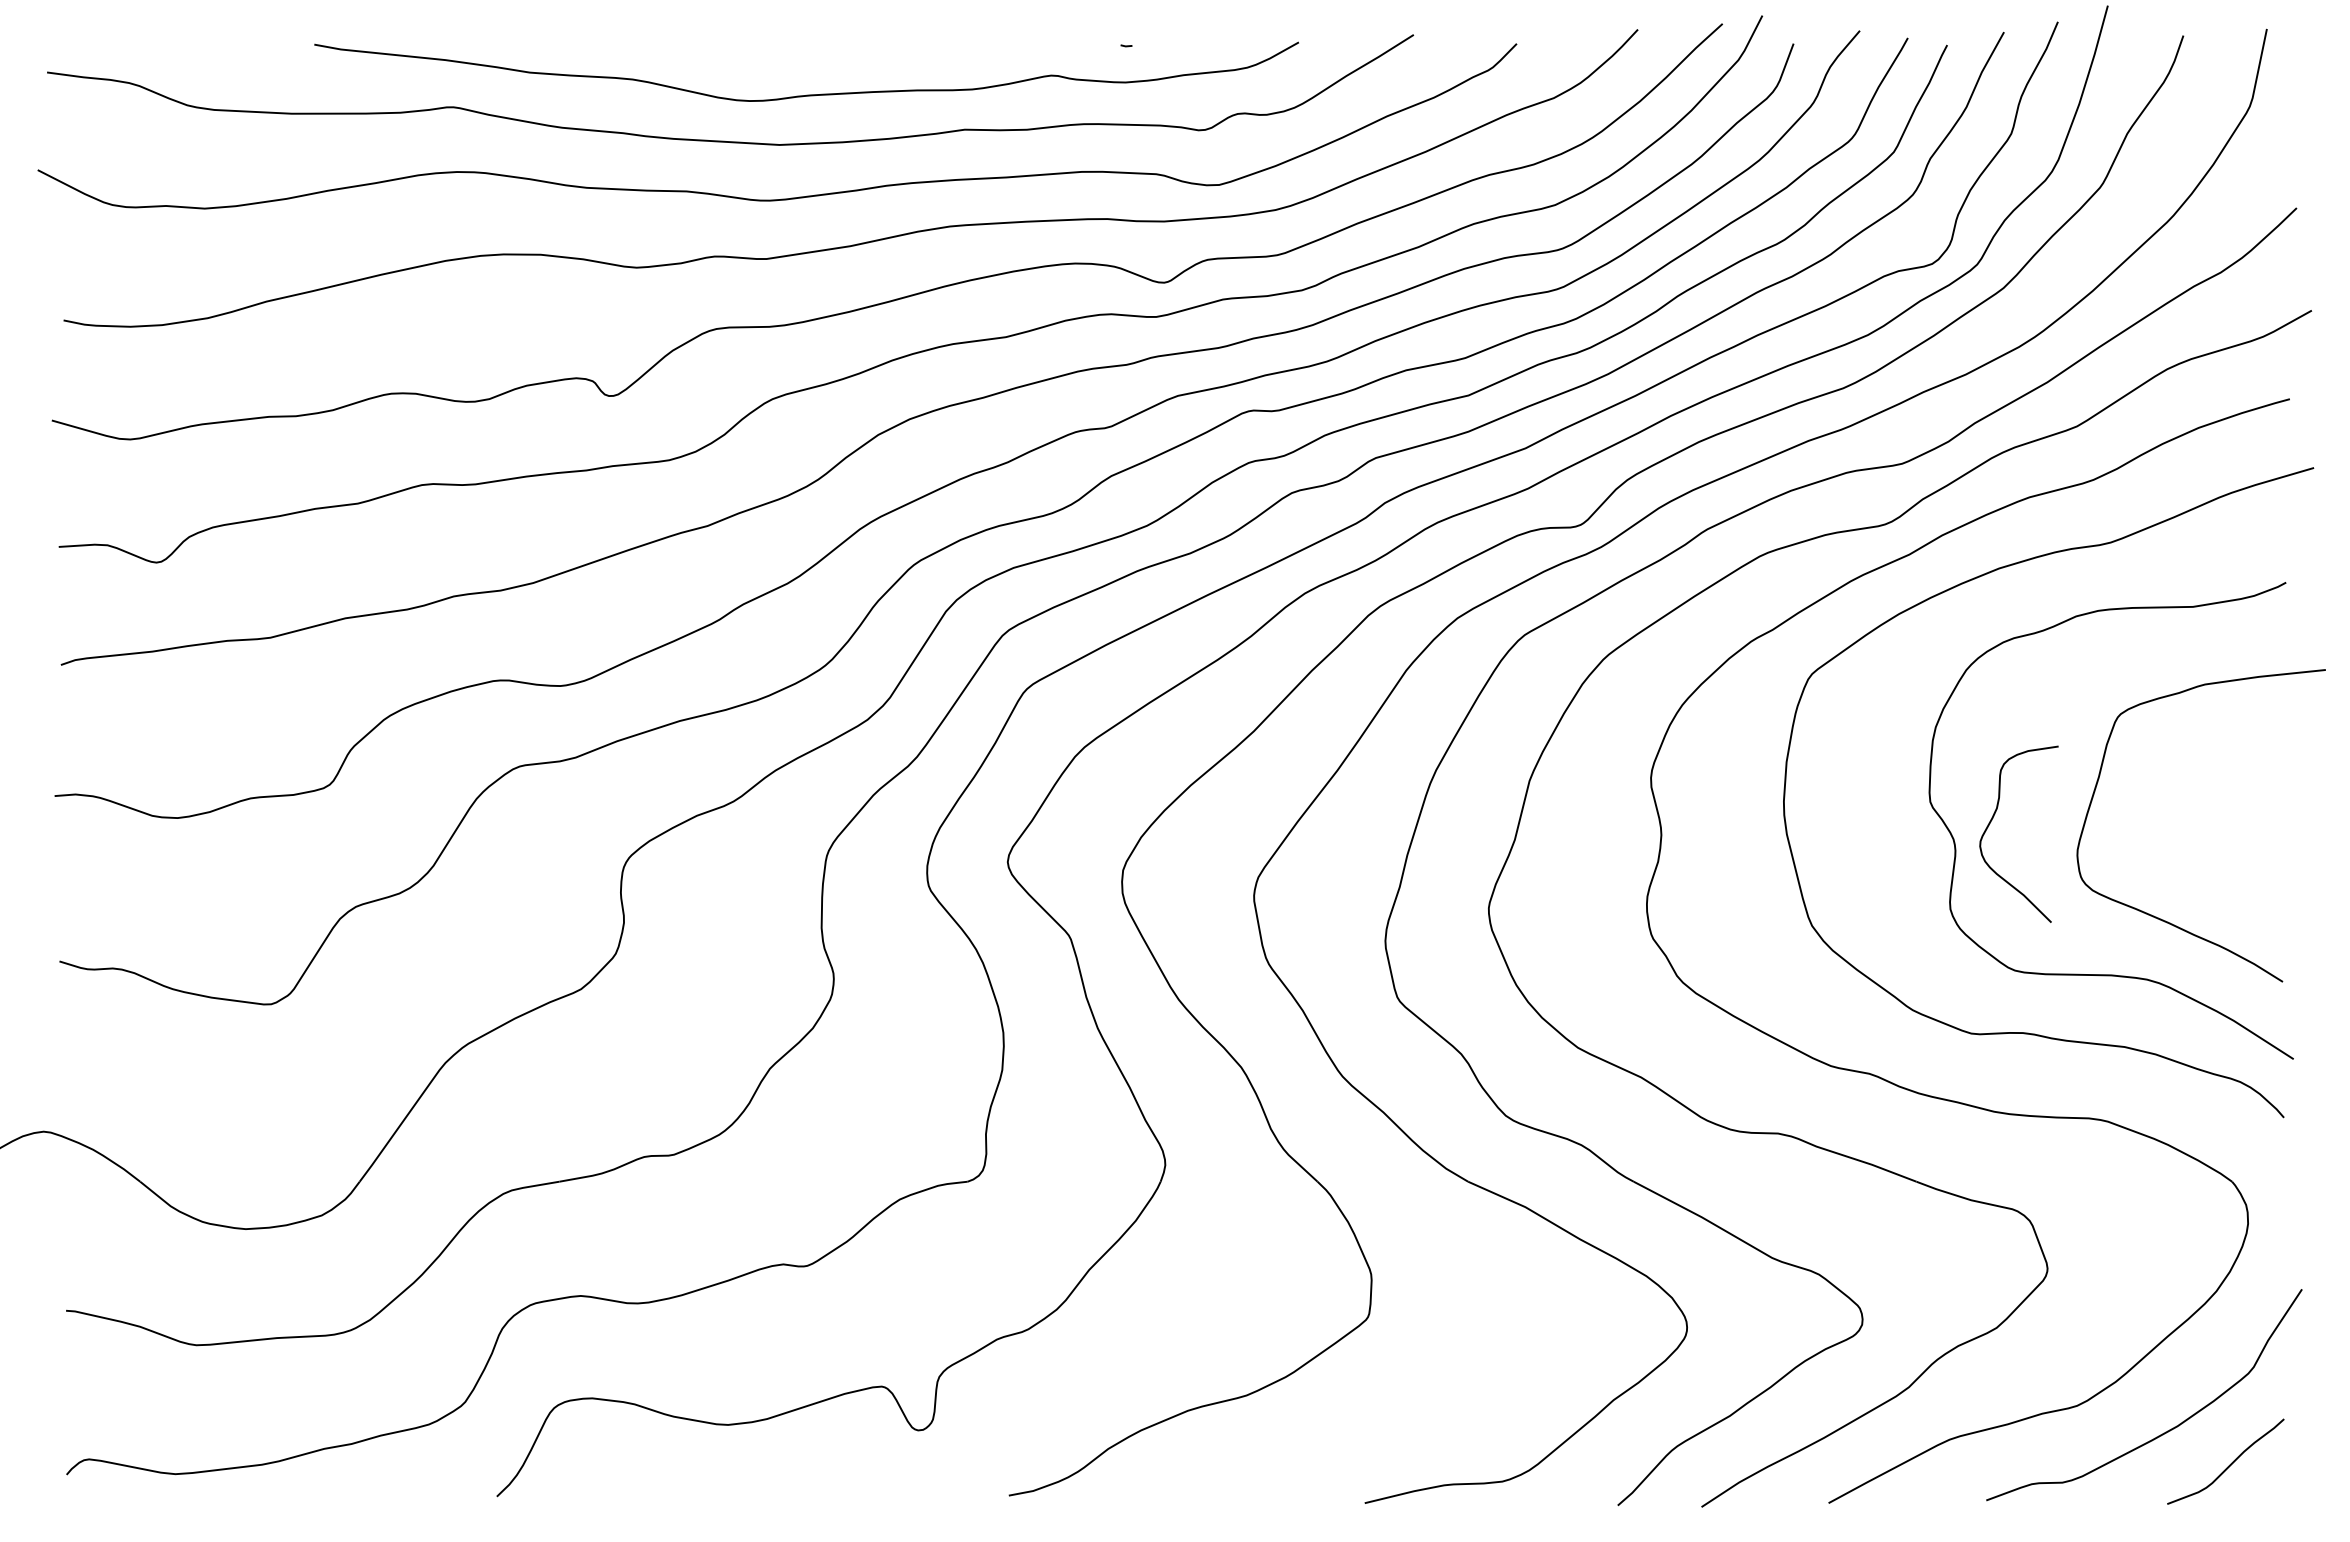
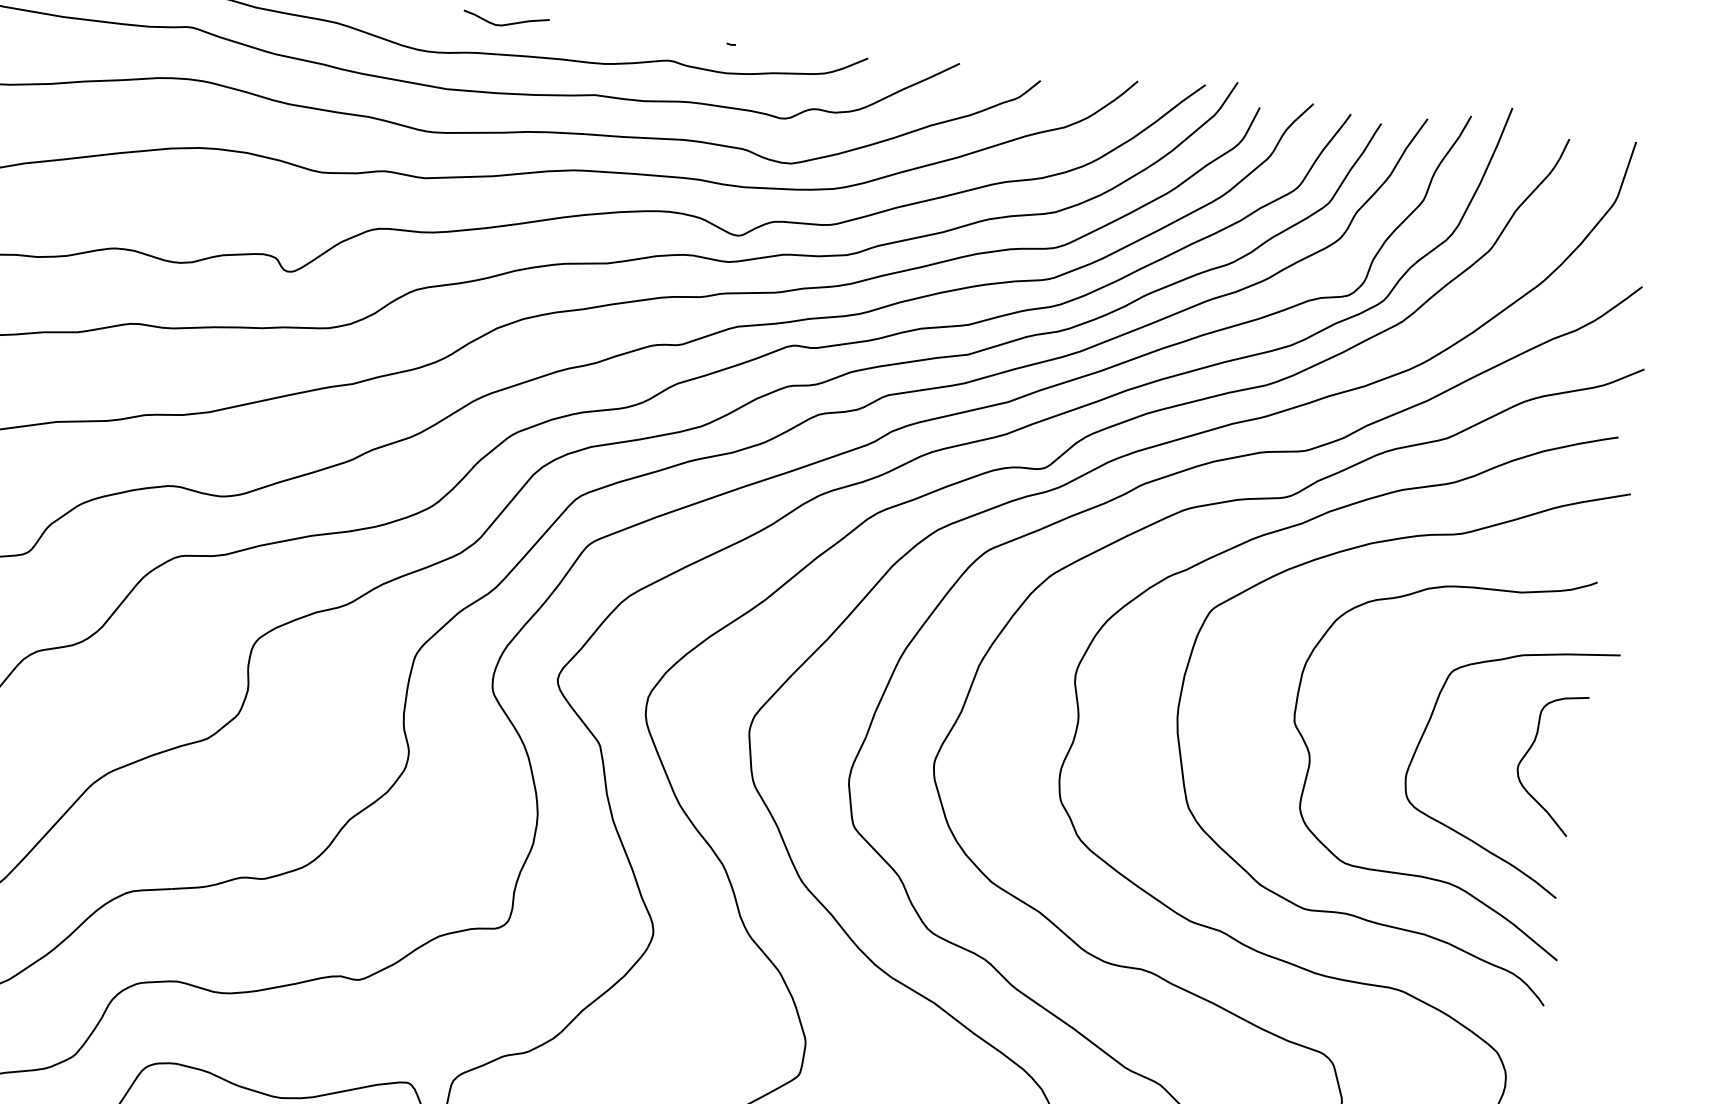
curve: (844, 54) -> (507, 23), added
curve: (1992, 820) -> (1529, 750), moved

